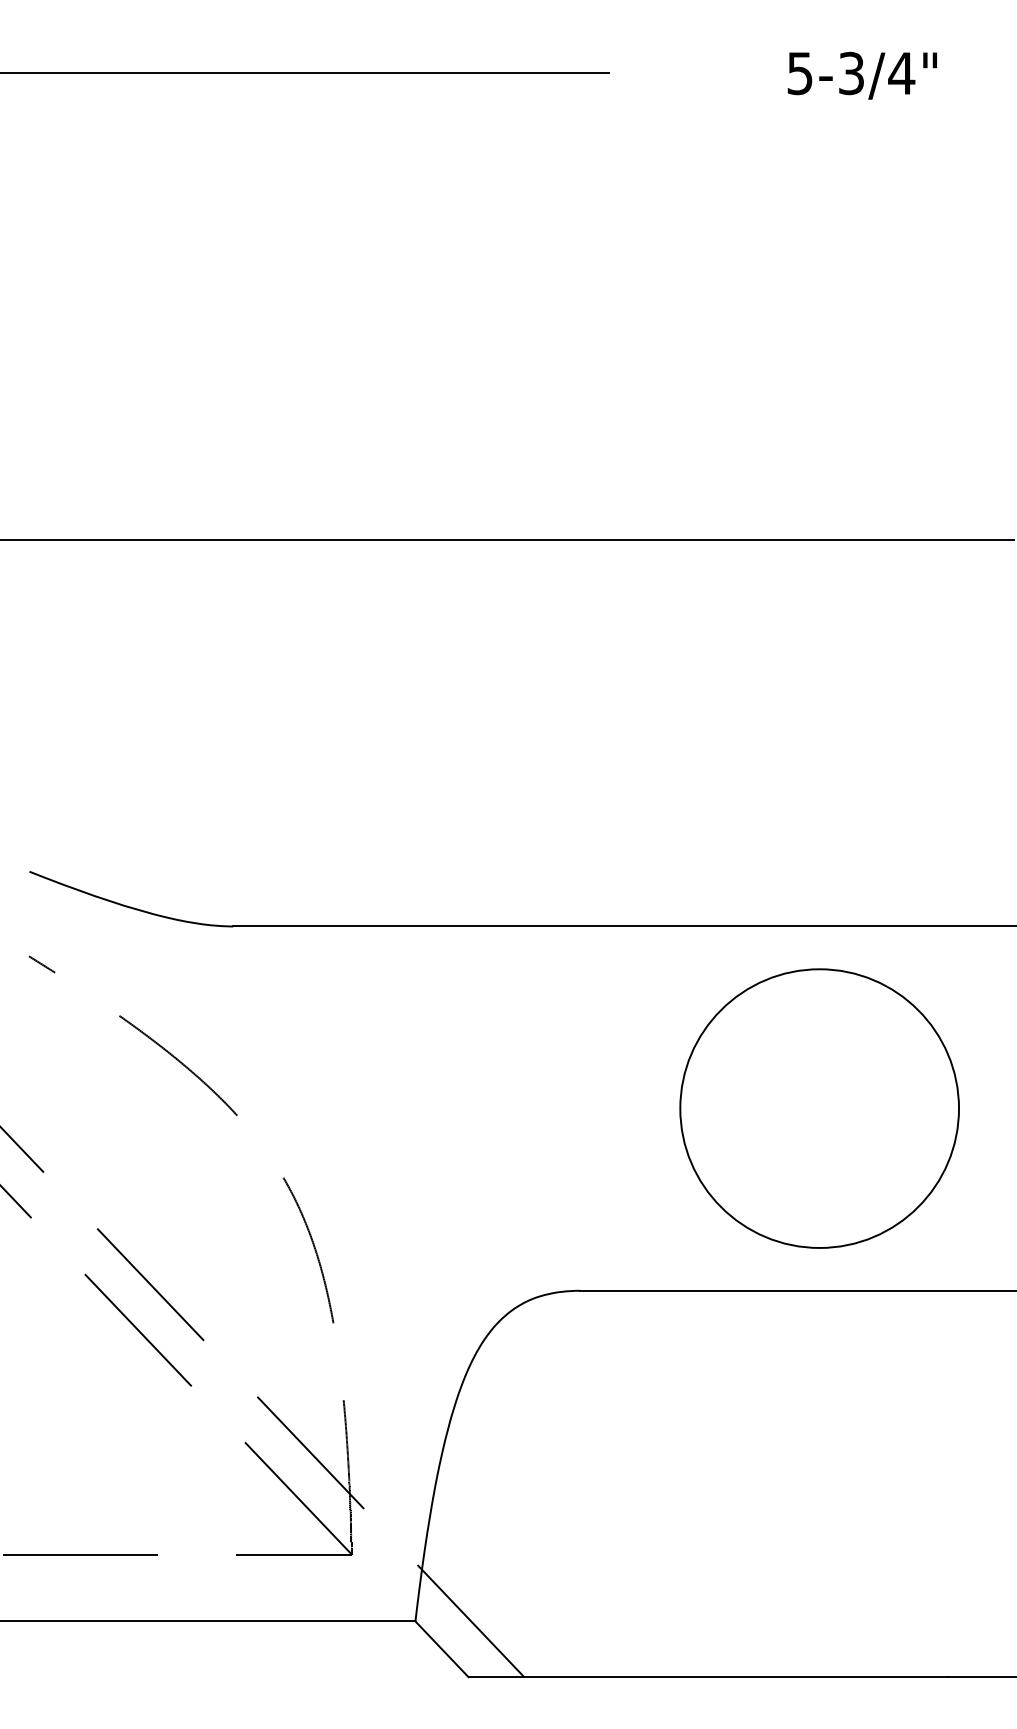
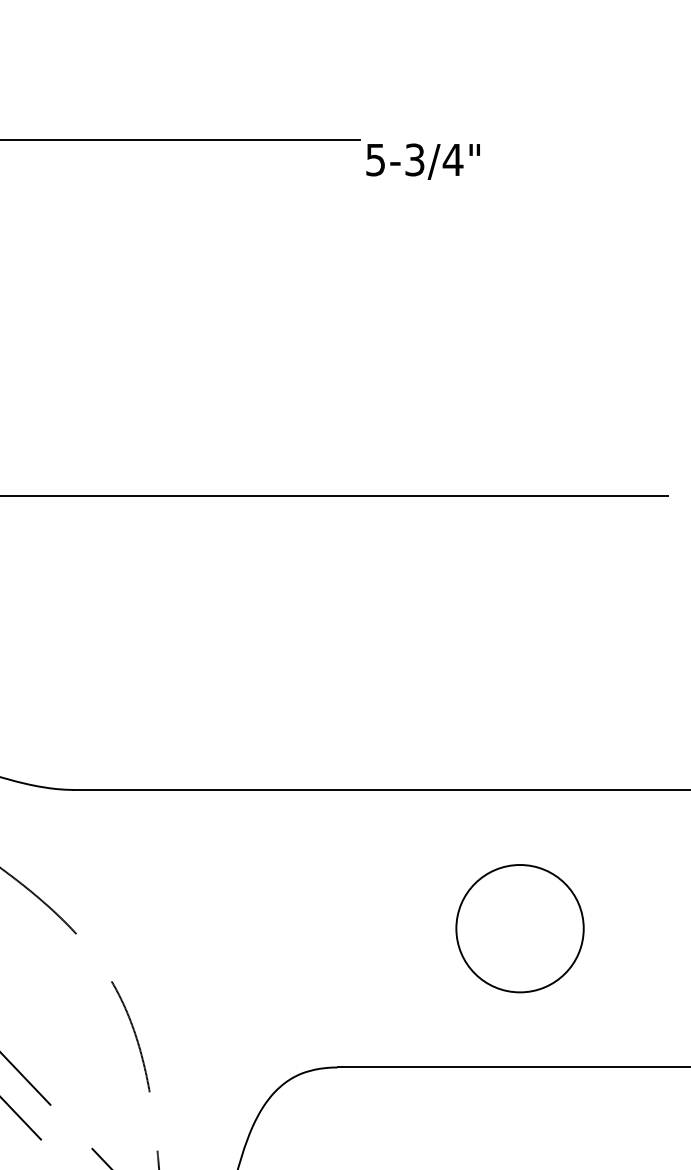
text: (861, 75) -> (422, 161), moved
circle: (819, 1108) -> (519, 928), size x0.6

